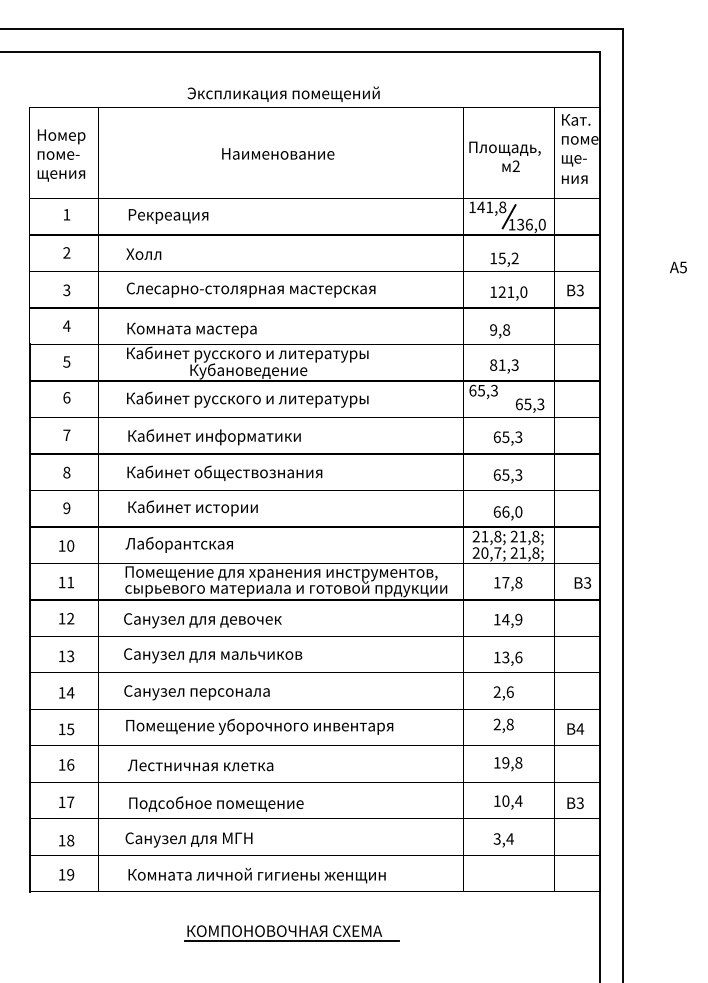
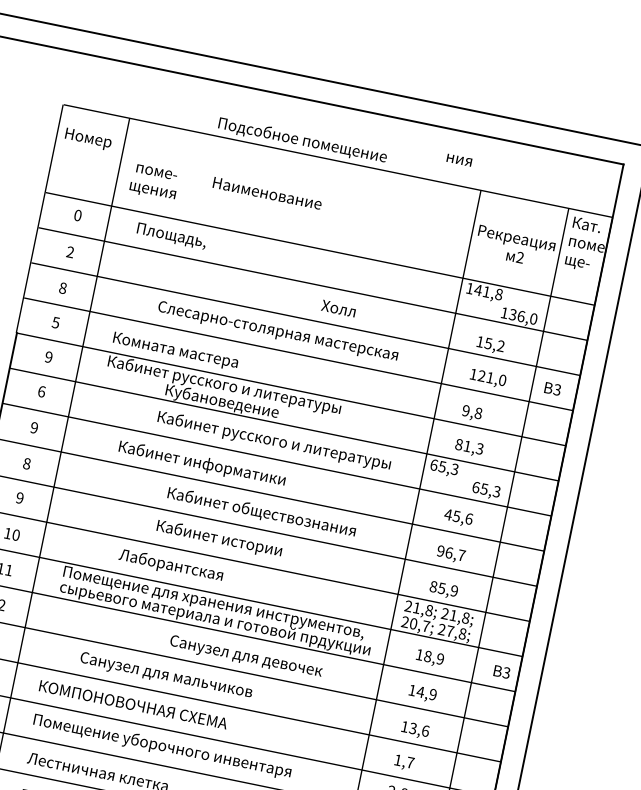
text: (283, 94) -> (310, 142), Экспликация помещений -> Подсобное помещение
text: (509, 148) -> (517, 239), Площадь, -> Рекреация
text: (278, 153) -> (267, 193), moved
text: (58, 155) -> (156, 172), moved
text: (61, 175) -> (152, 191), moved
text: (574, 179) -> (459, 160), moved
text: (66, 214) -> (77, 215), 1 -> 0
text: (169, 216) -> (176, 237), Рекреация -> Площадь,
line: (508, 216) -> (502, 304), removed
text: (143, 253) -> (338, 307), moved
text: (66, 289) -> (62, 287), 3 -> 8
text: (250, 289) -> (277, 331), moved
text: (66, 325) -> (55, 322), 4 -> 5
text: (66, 361) -> (48, 356), 5 -> 9
text: (247, 399) -> (274, 441), moved
text: (66, 435) -> (33, 427), 7 -> 9
text: (214, 437) -> (202, 464), moved
text: (507, 437) -> (458, 517), 65,3 -> 45,6
text: (224, 472) -> (261, 511), moved
text: (507, 474) -> (450, 552), 65,3 -> 96,7
text: (192, 508) -> (218, 539), moved
text: (507, 511) -> (443, 588), 66,0 -> 85,9
text: (178, 544) -> (170, 565), moved
text: (522, 552) -> (449, 630), 21,8; -> 27,8;
text: (512, 582) -> (434, 657), 17,8 -> 18,9
text: (202, 620) -> (245, 657), moved
text: (213, 655) -> (166, 675), moved
text: (503, 691) -> (404, 760), 2,6 -> 1,7
text: (221, 692) -> (132, 706), Санузел персонала -> КОМПОНОВОЧНАЯ СХЕМА

